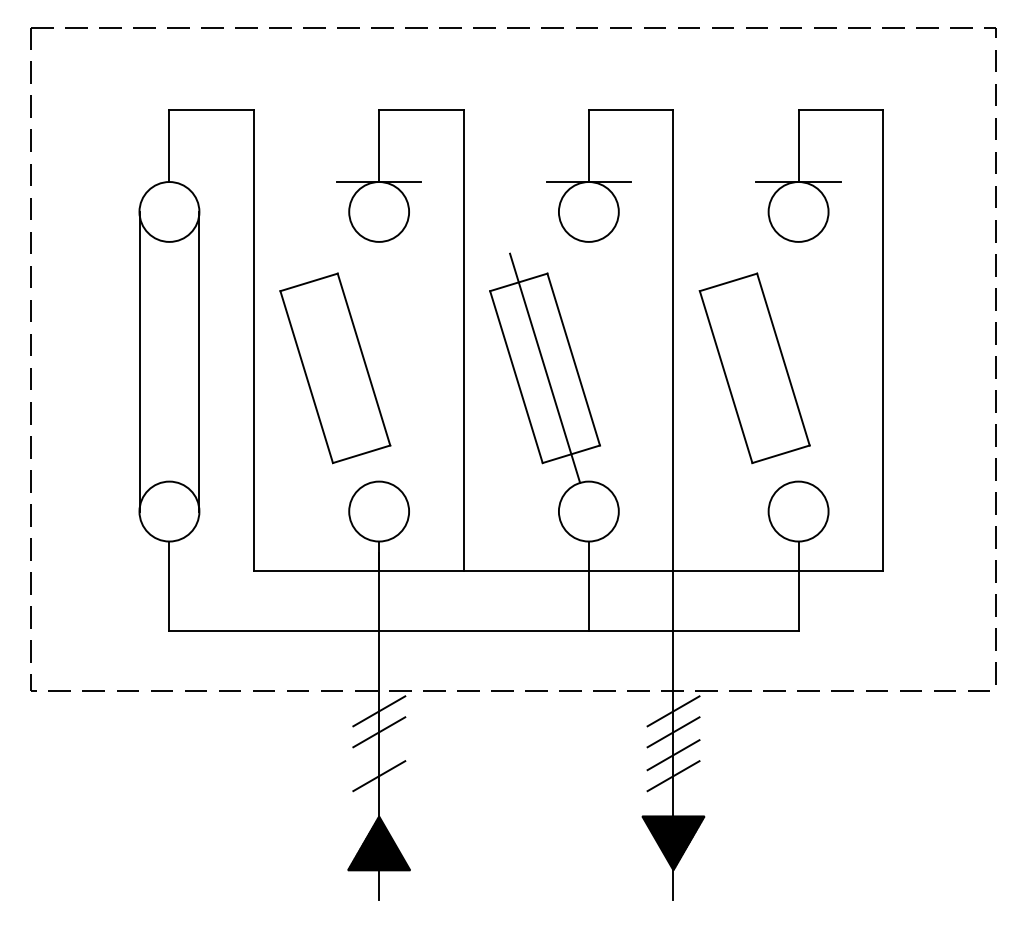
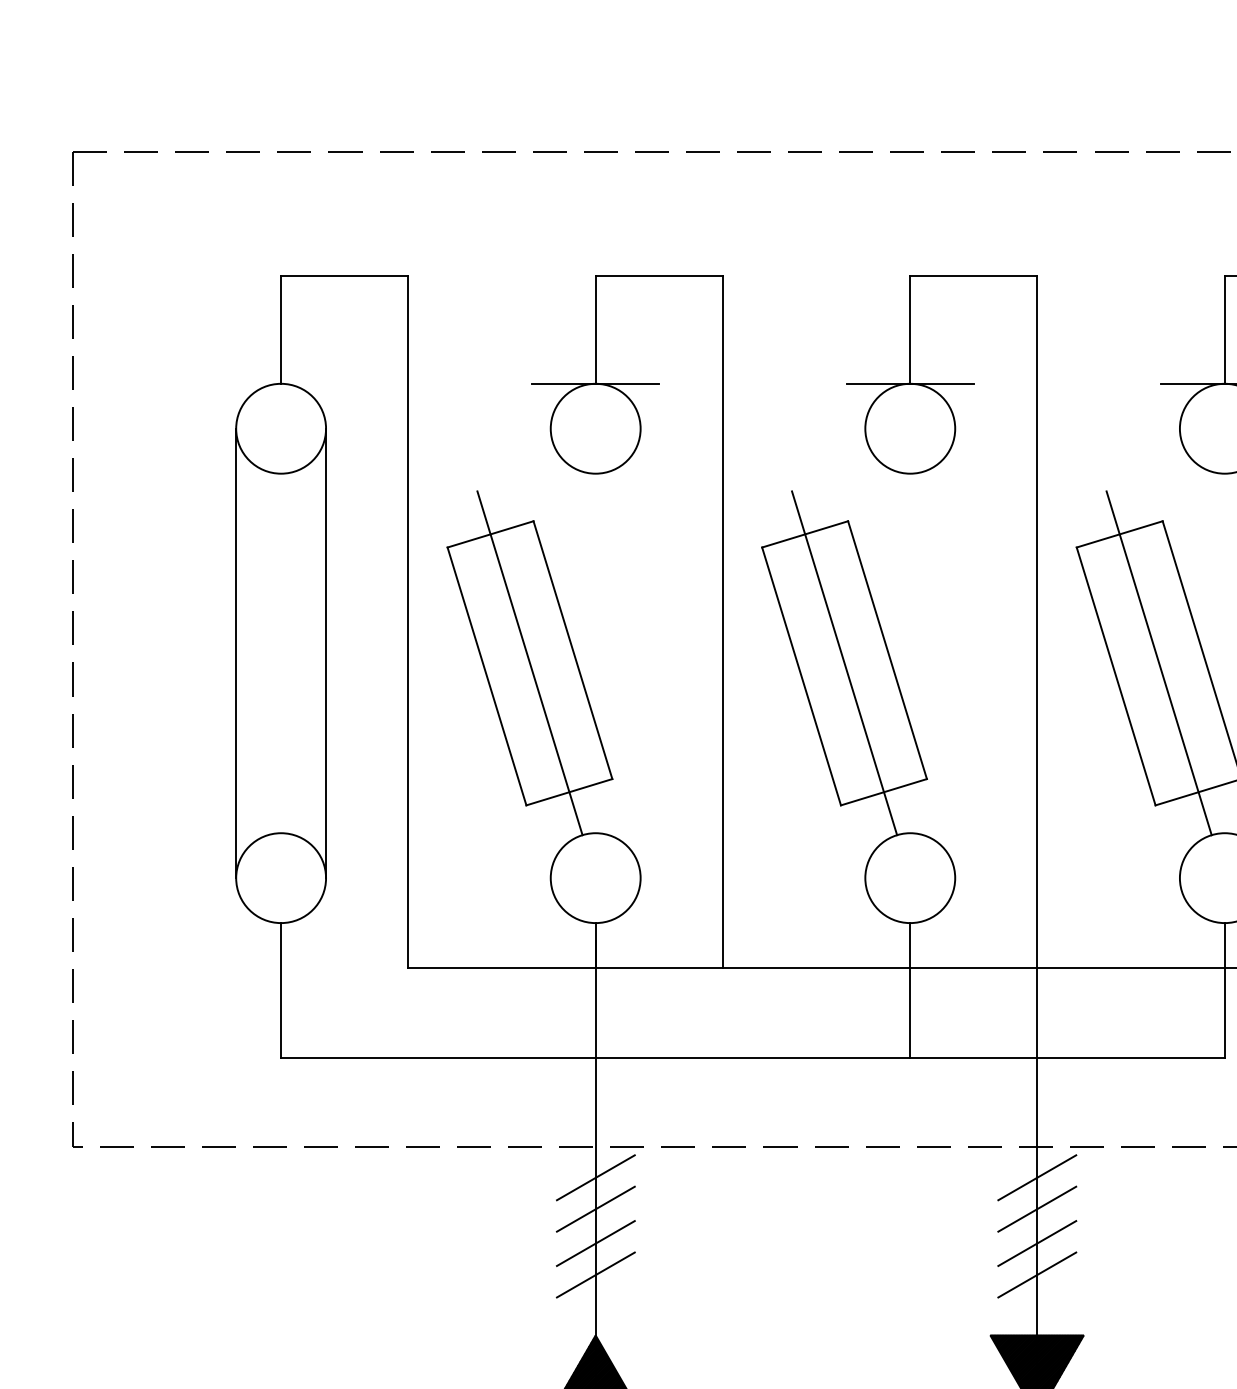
line: (335, 367) -> (530, 662), added
line: (754, 367) -> (1158, 662), added
line: (379, 755) -> (596, 1244), added

